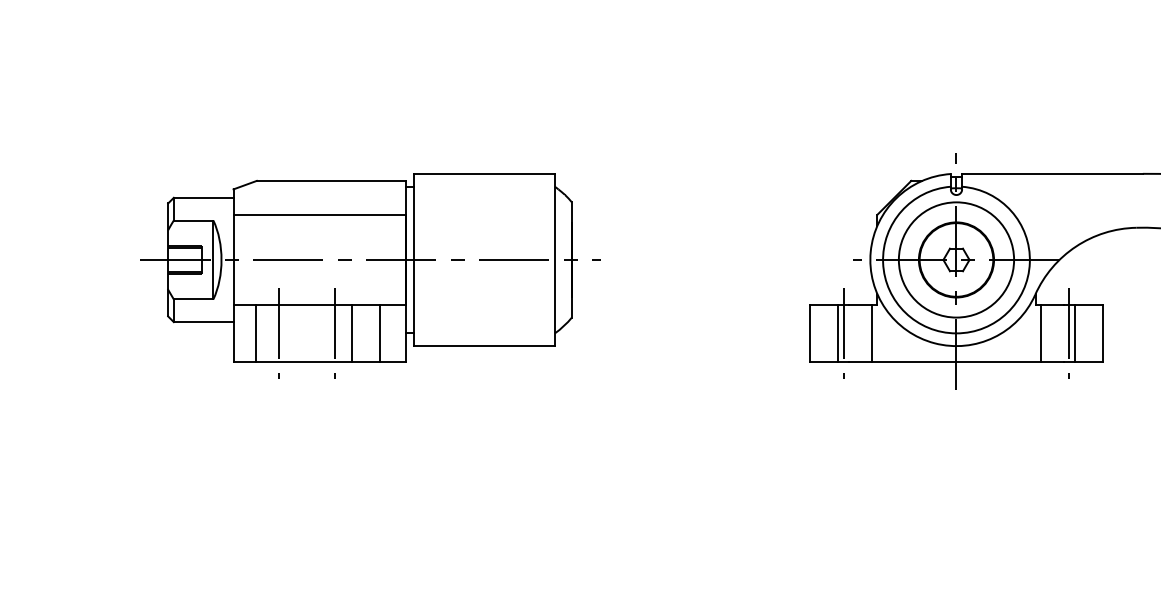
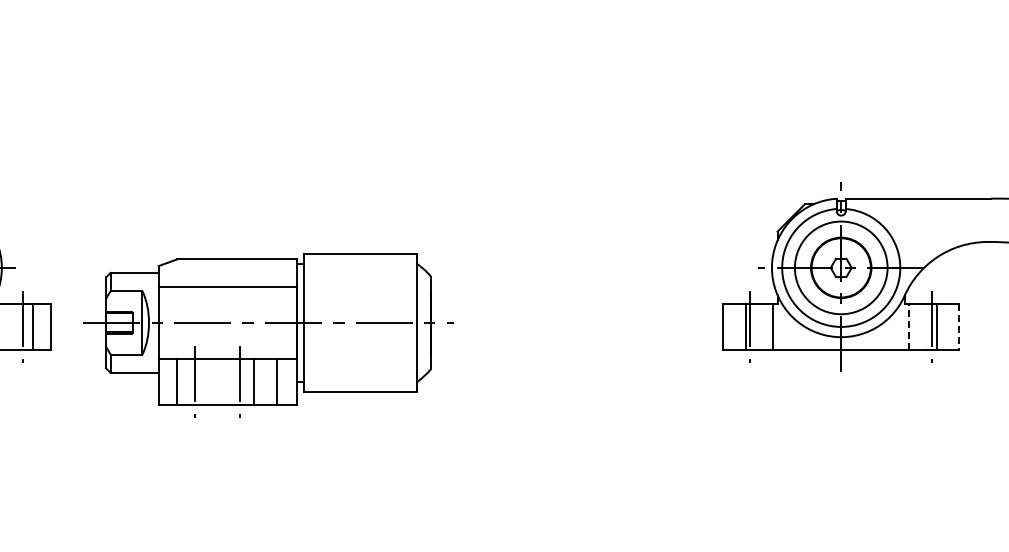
part: (370, 275) -> (268, 335), moved
line: (1041, 332) -> (909, 326), solid -> dashed
line: (1103, 332) -> (959, 326), solid -> dashed

